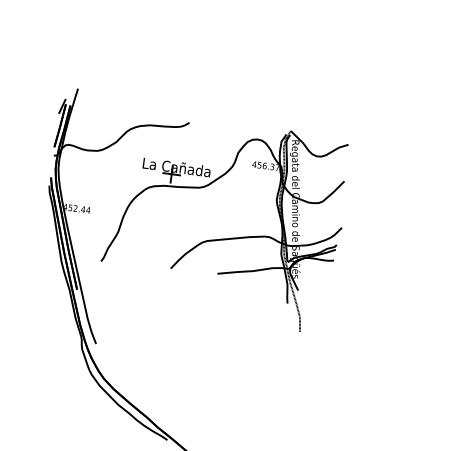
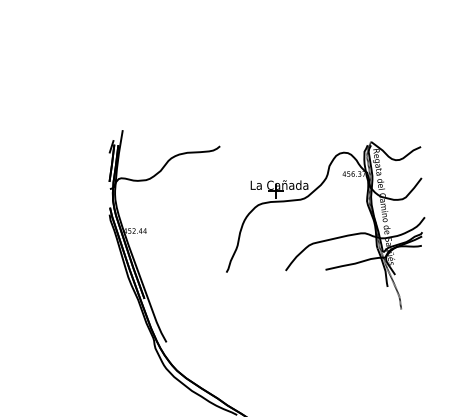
part: (227, 237) -> (329, 238), moved

